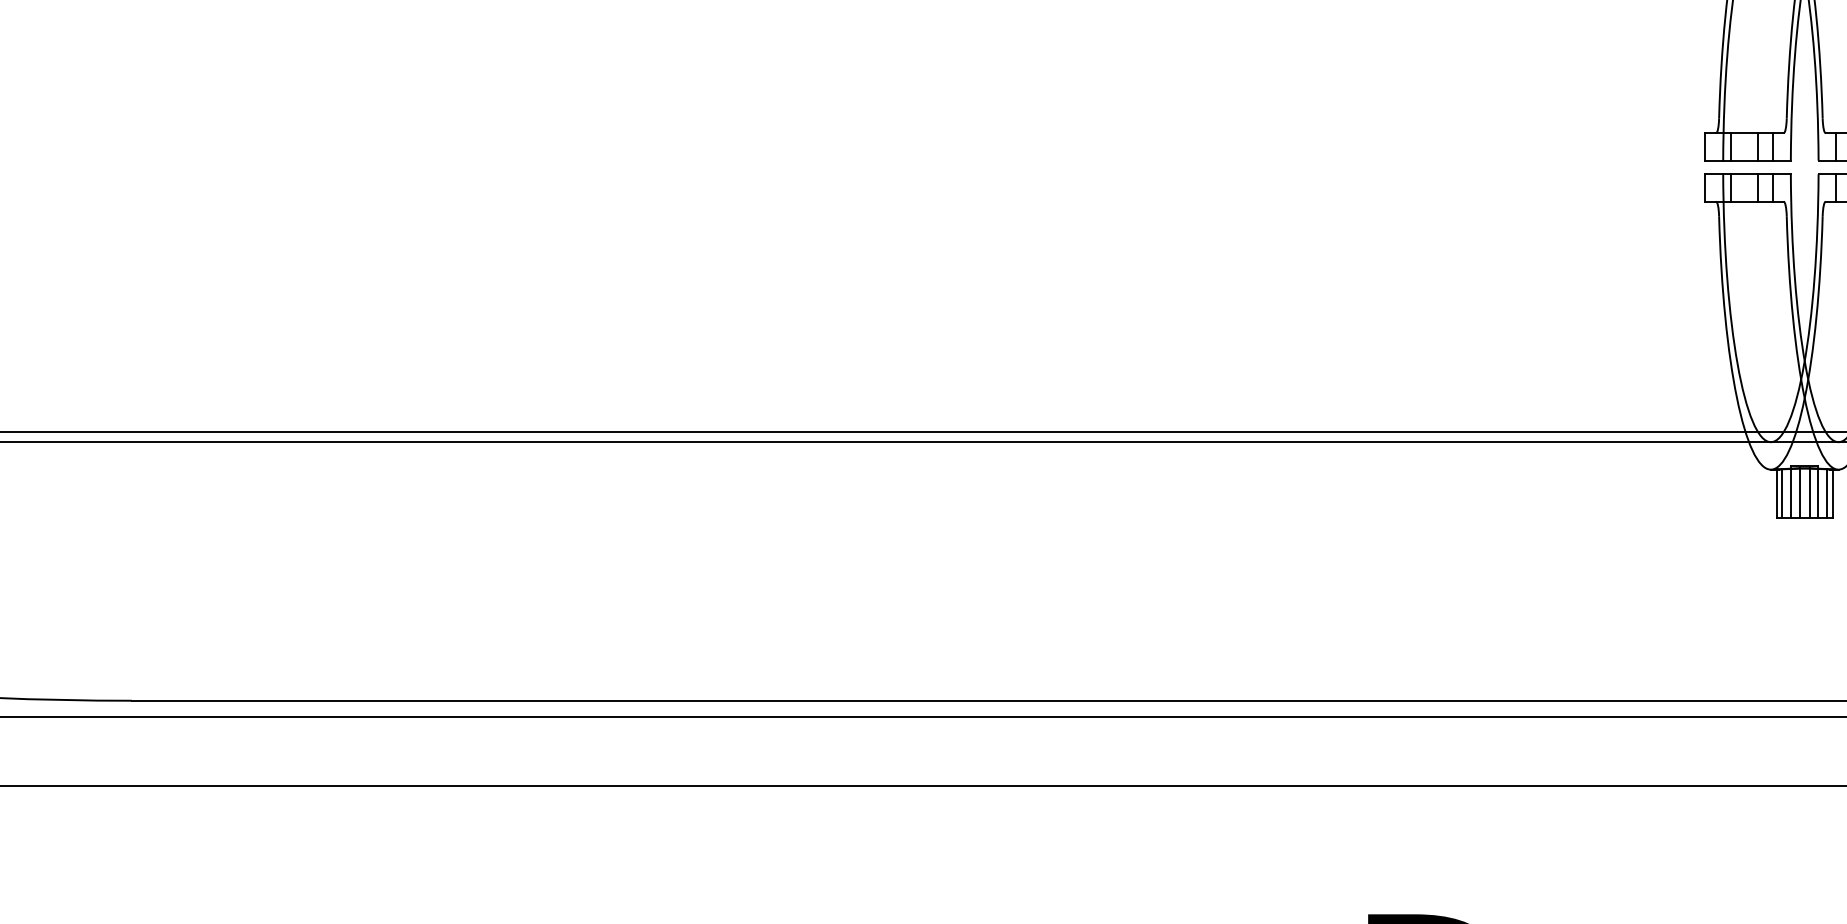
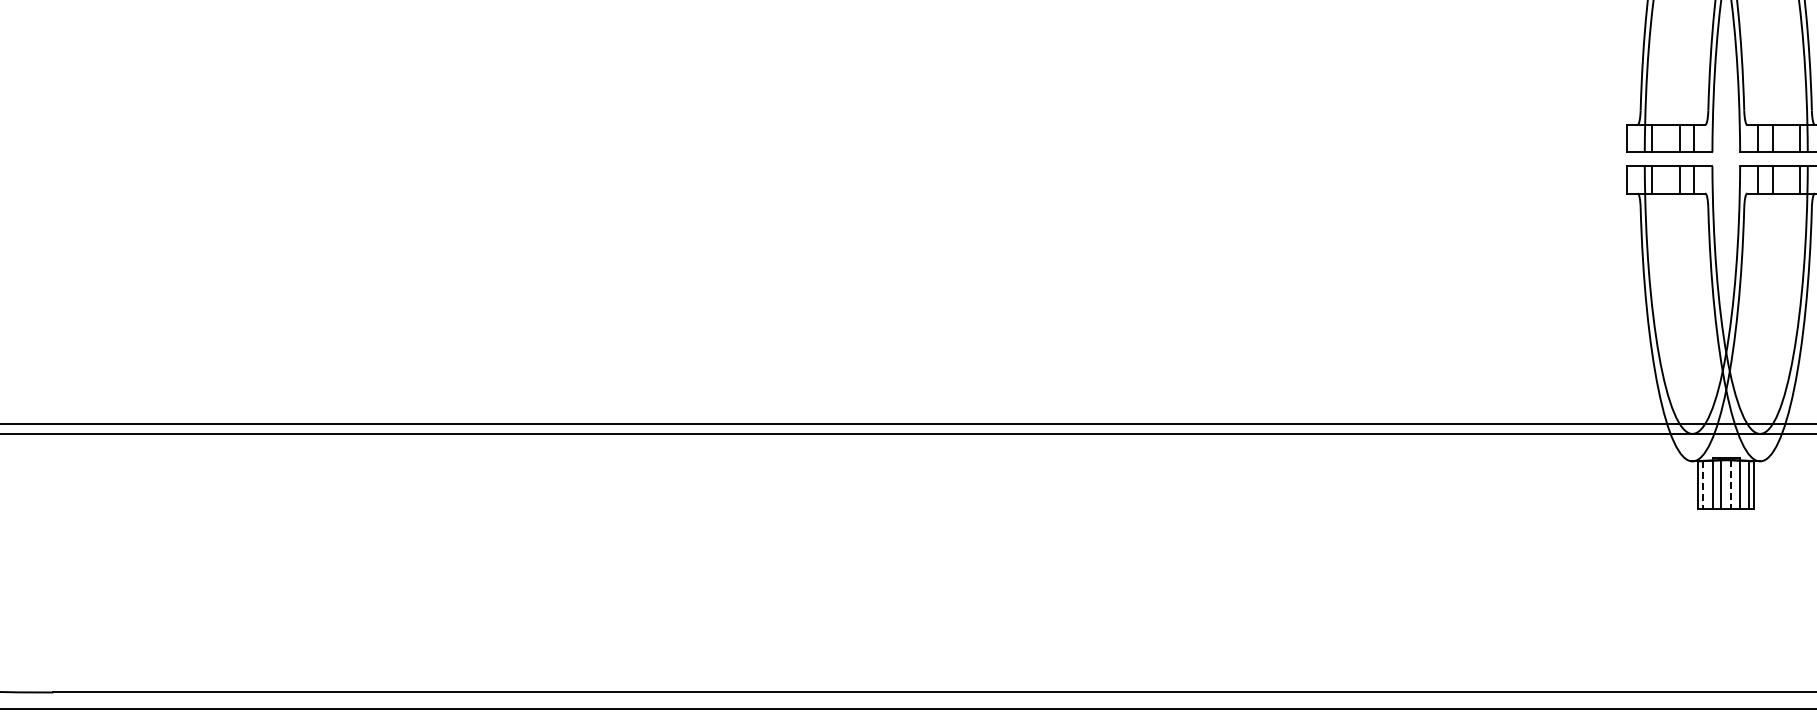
line: (1809, 492) -> (1731, 484), solid -> dashed
line: (1781, 493) -> (1703, 485), solid -> dashed

